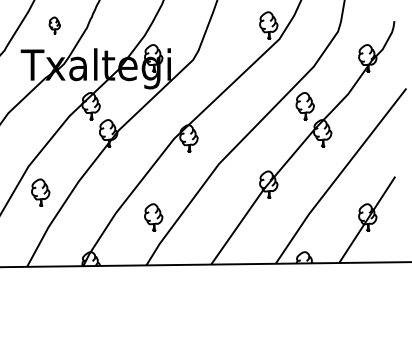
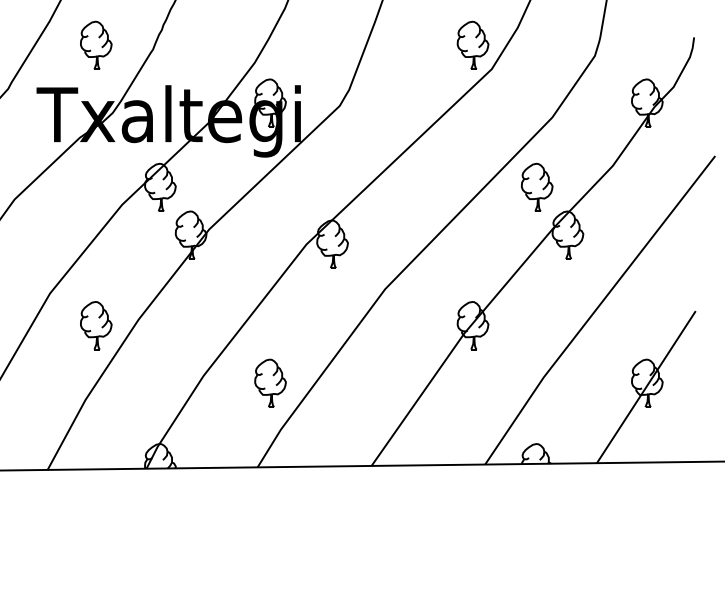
part: (54, 25) -> (95, 45), size x1.67
part: (40, 192) -> (95, 324), moved

